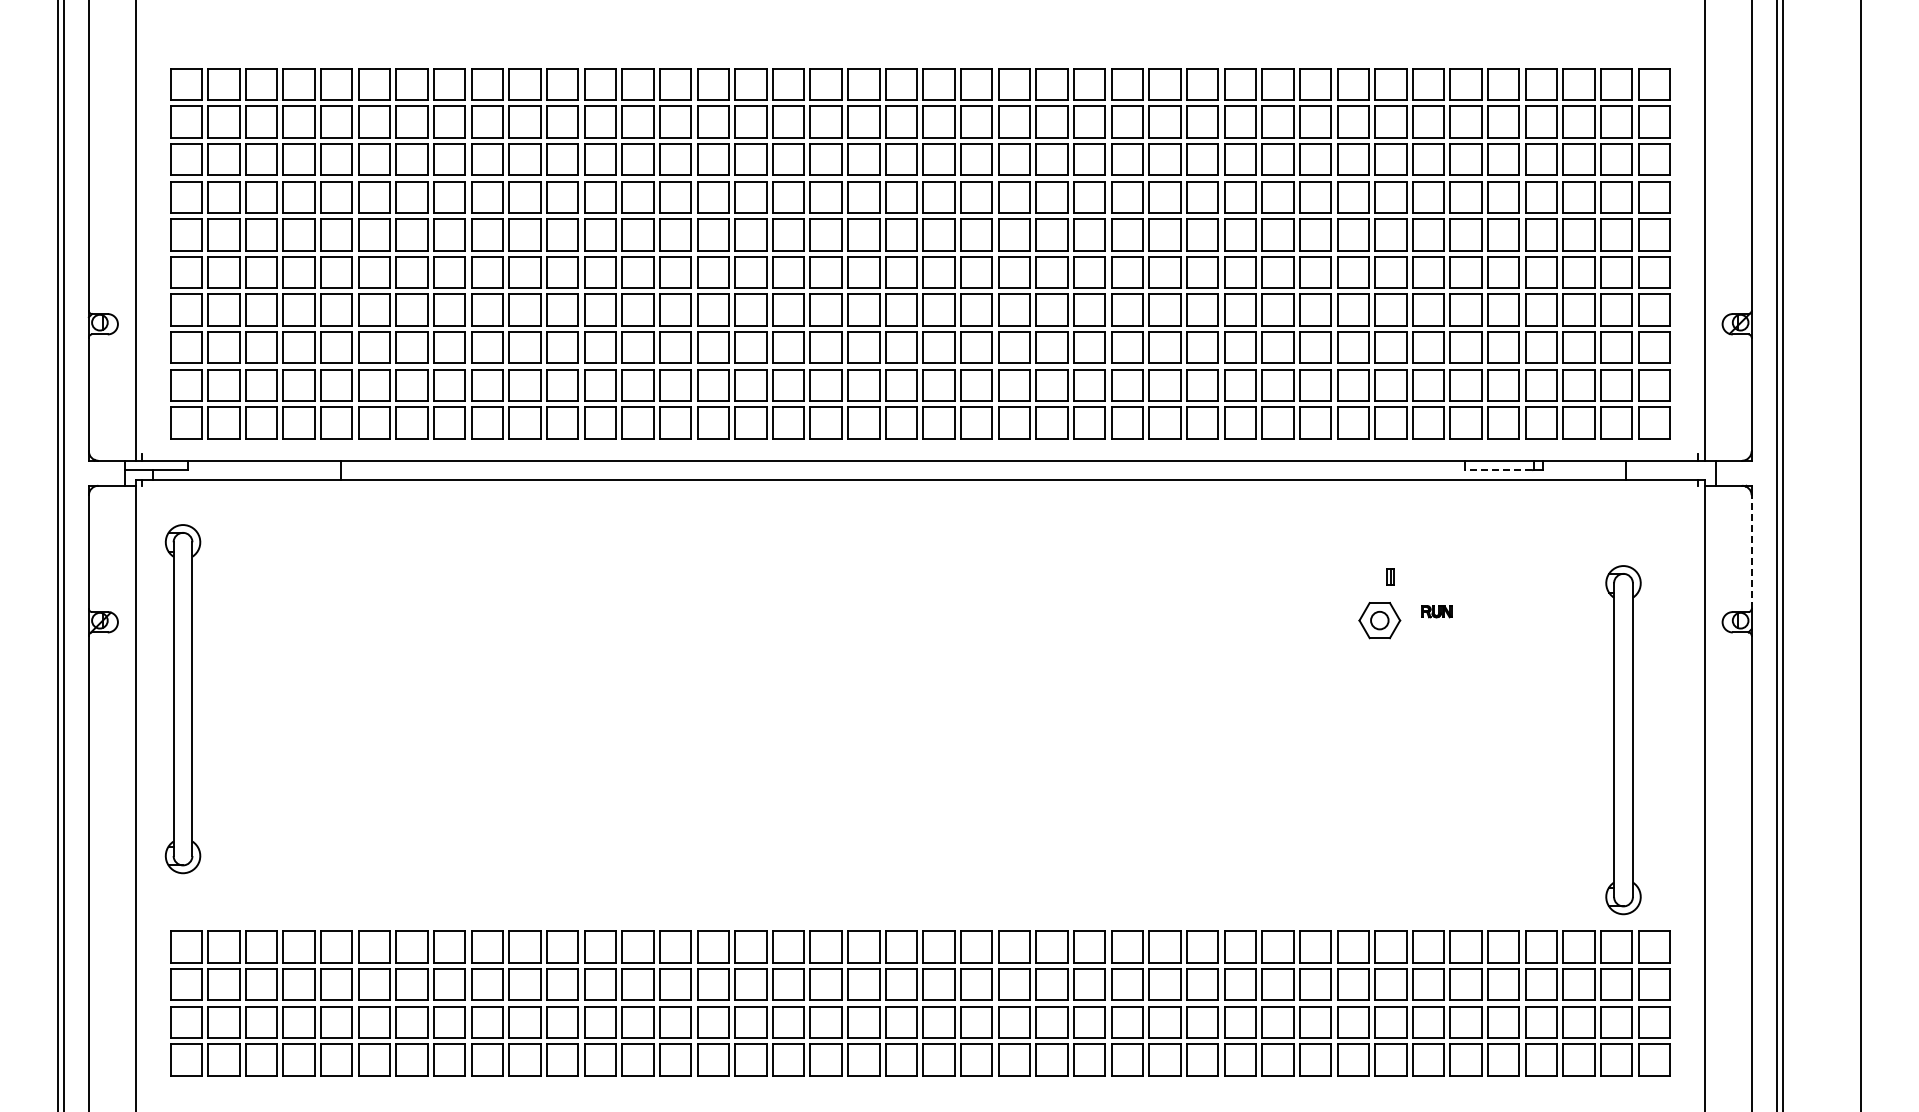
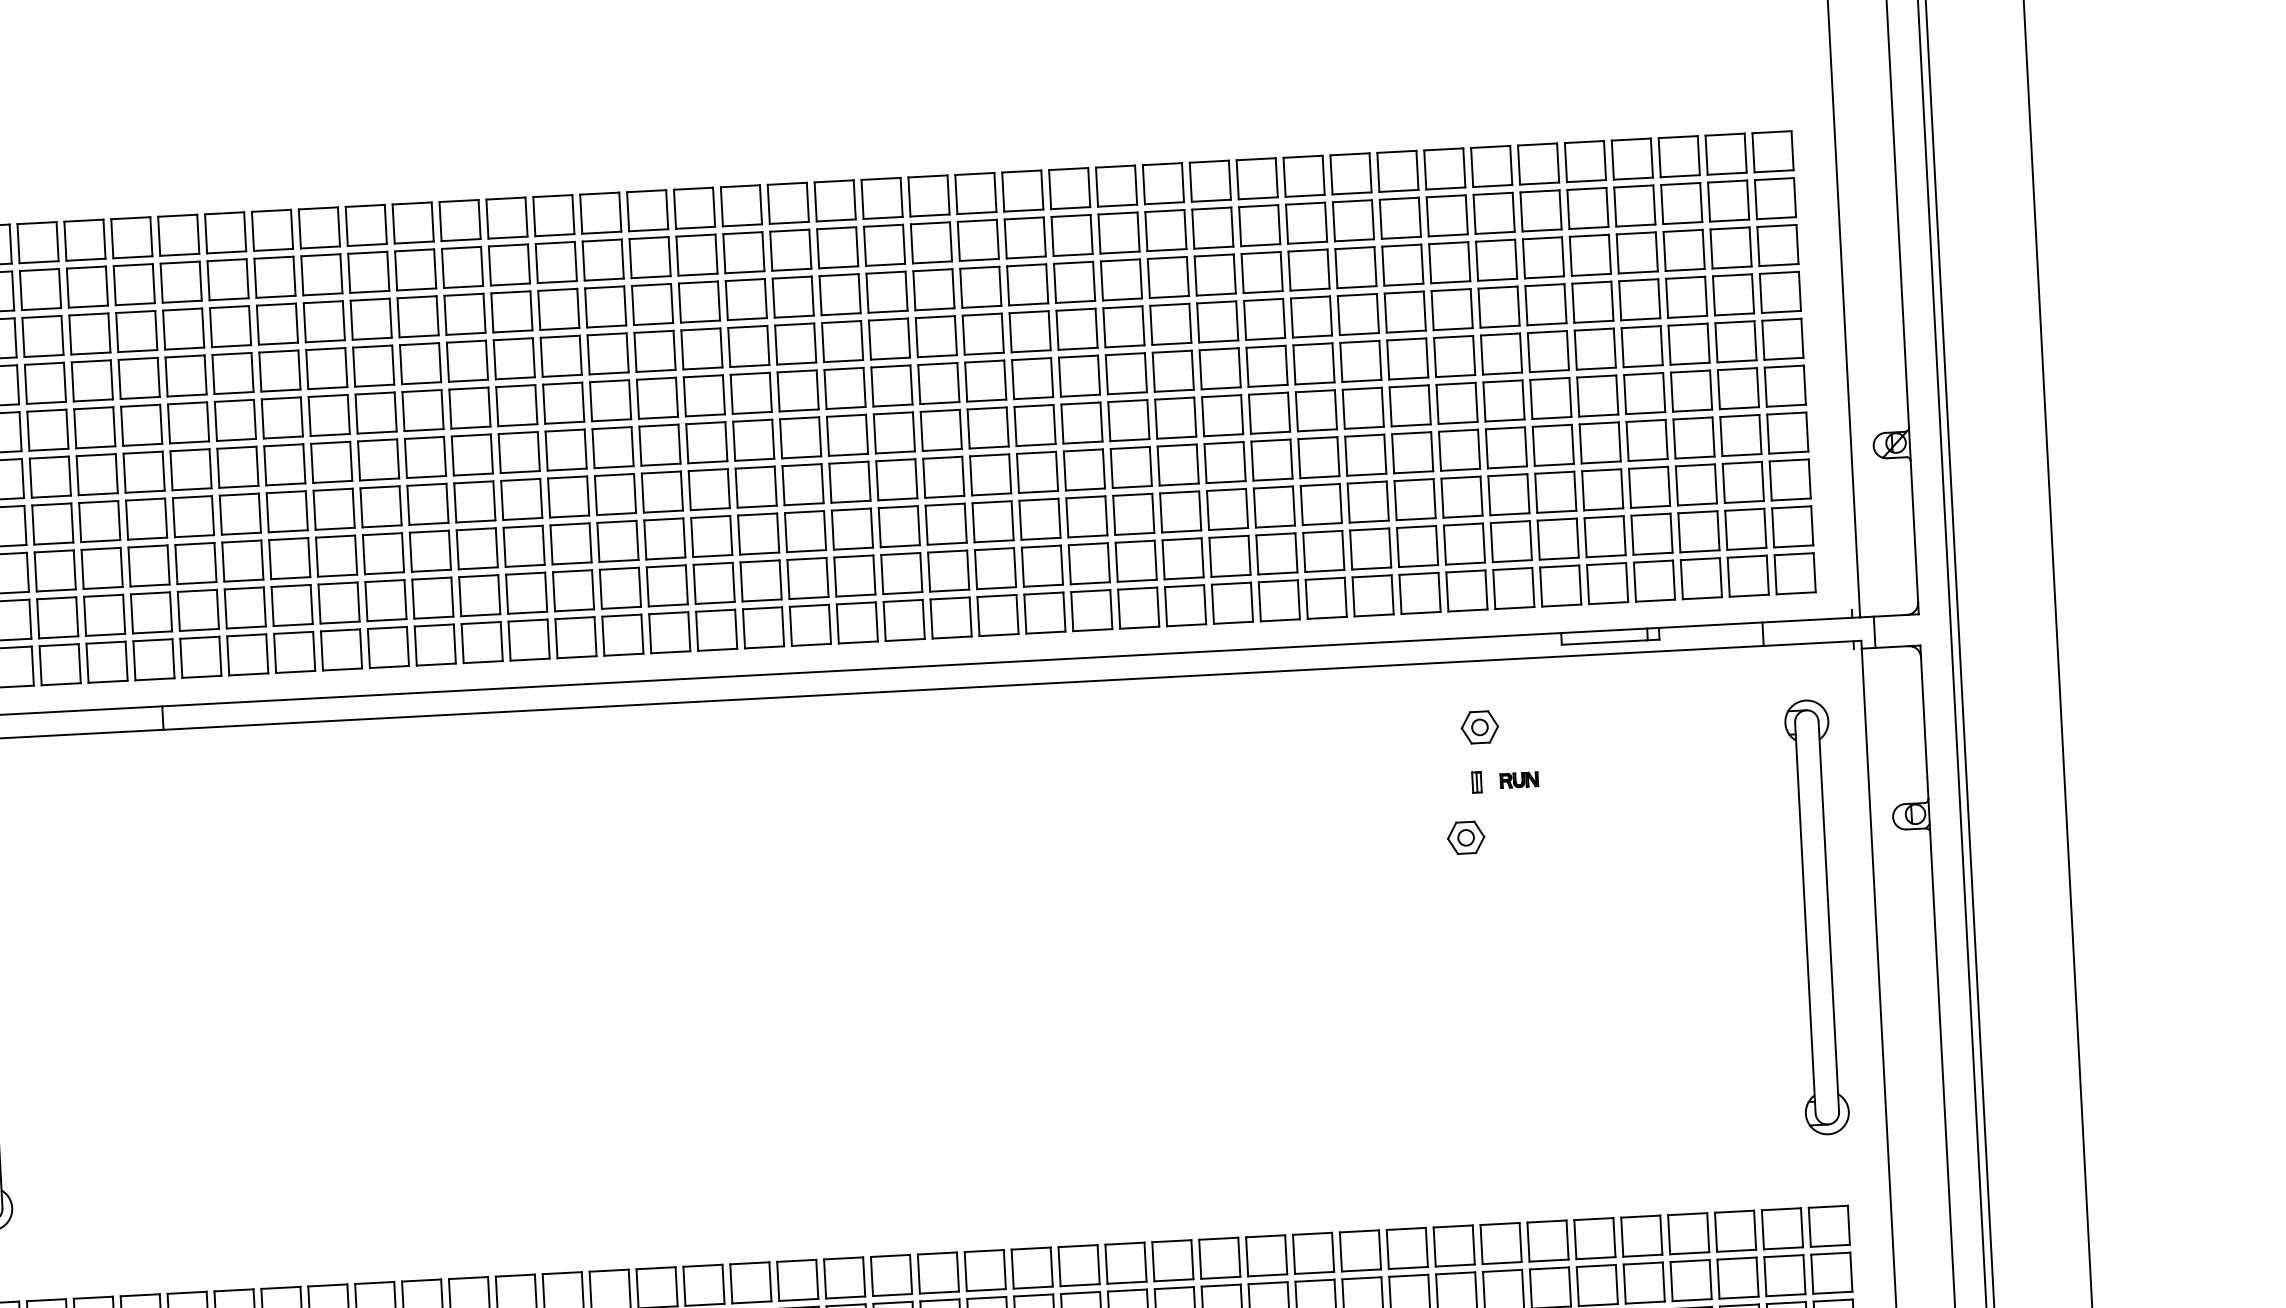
line: (1498, 470) -> (1604, 643), dashed -> solid
part: (1395, 532) -> (1479, 726), added
line: (1751, 552) -> (1924, 728), dashed -> solid
part: (1436, 611) -> (1518, 779), moved
part: (1379, 620) -> (1465, 837), size x0.71
part: (1623, 740) -> (1817, 917), moved

